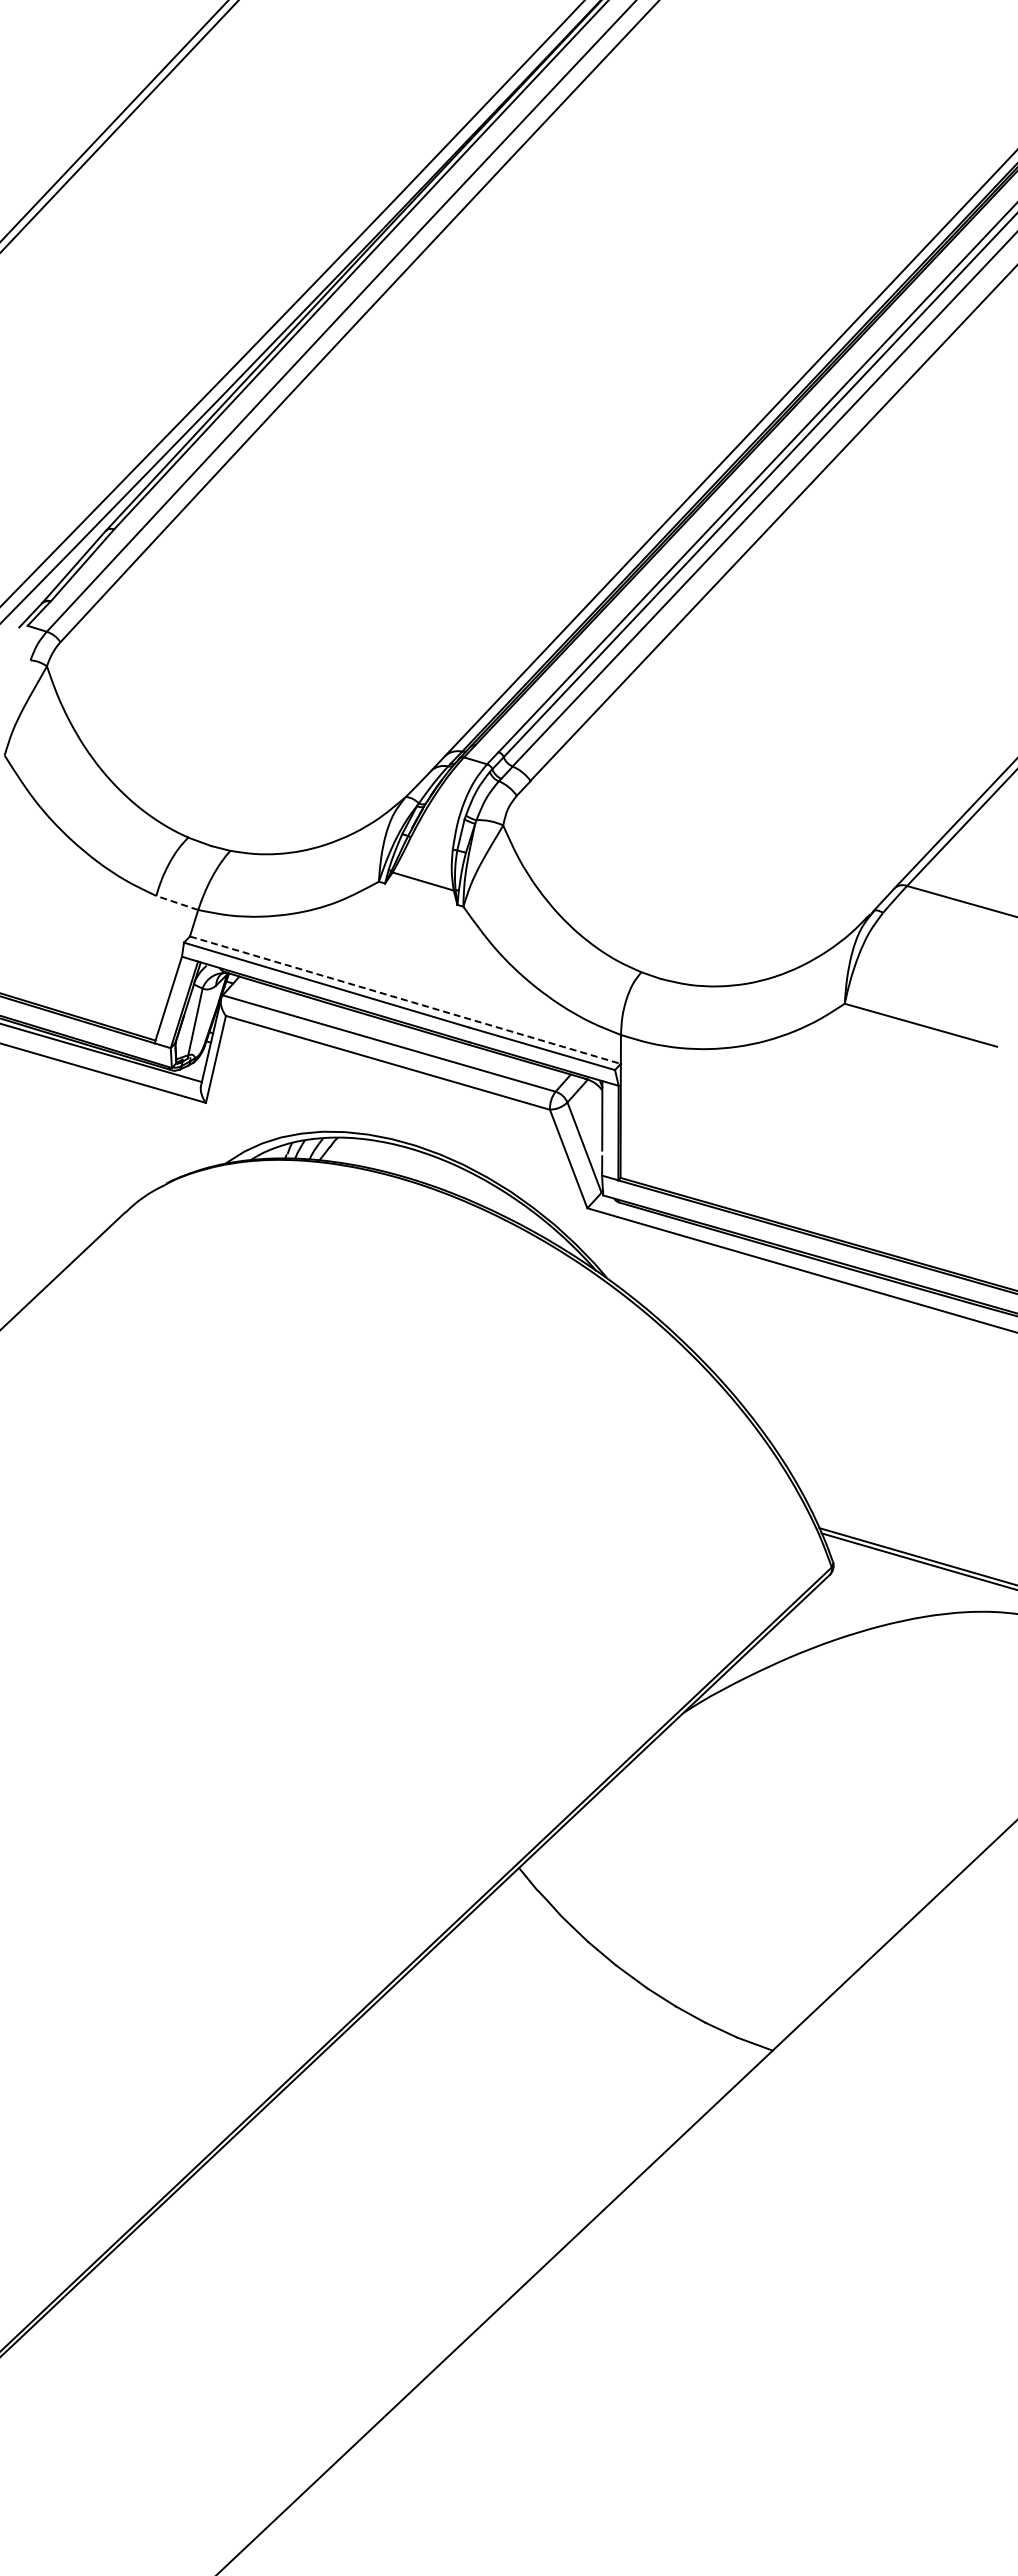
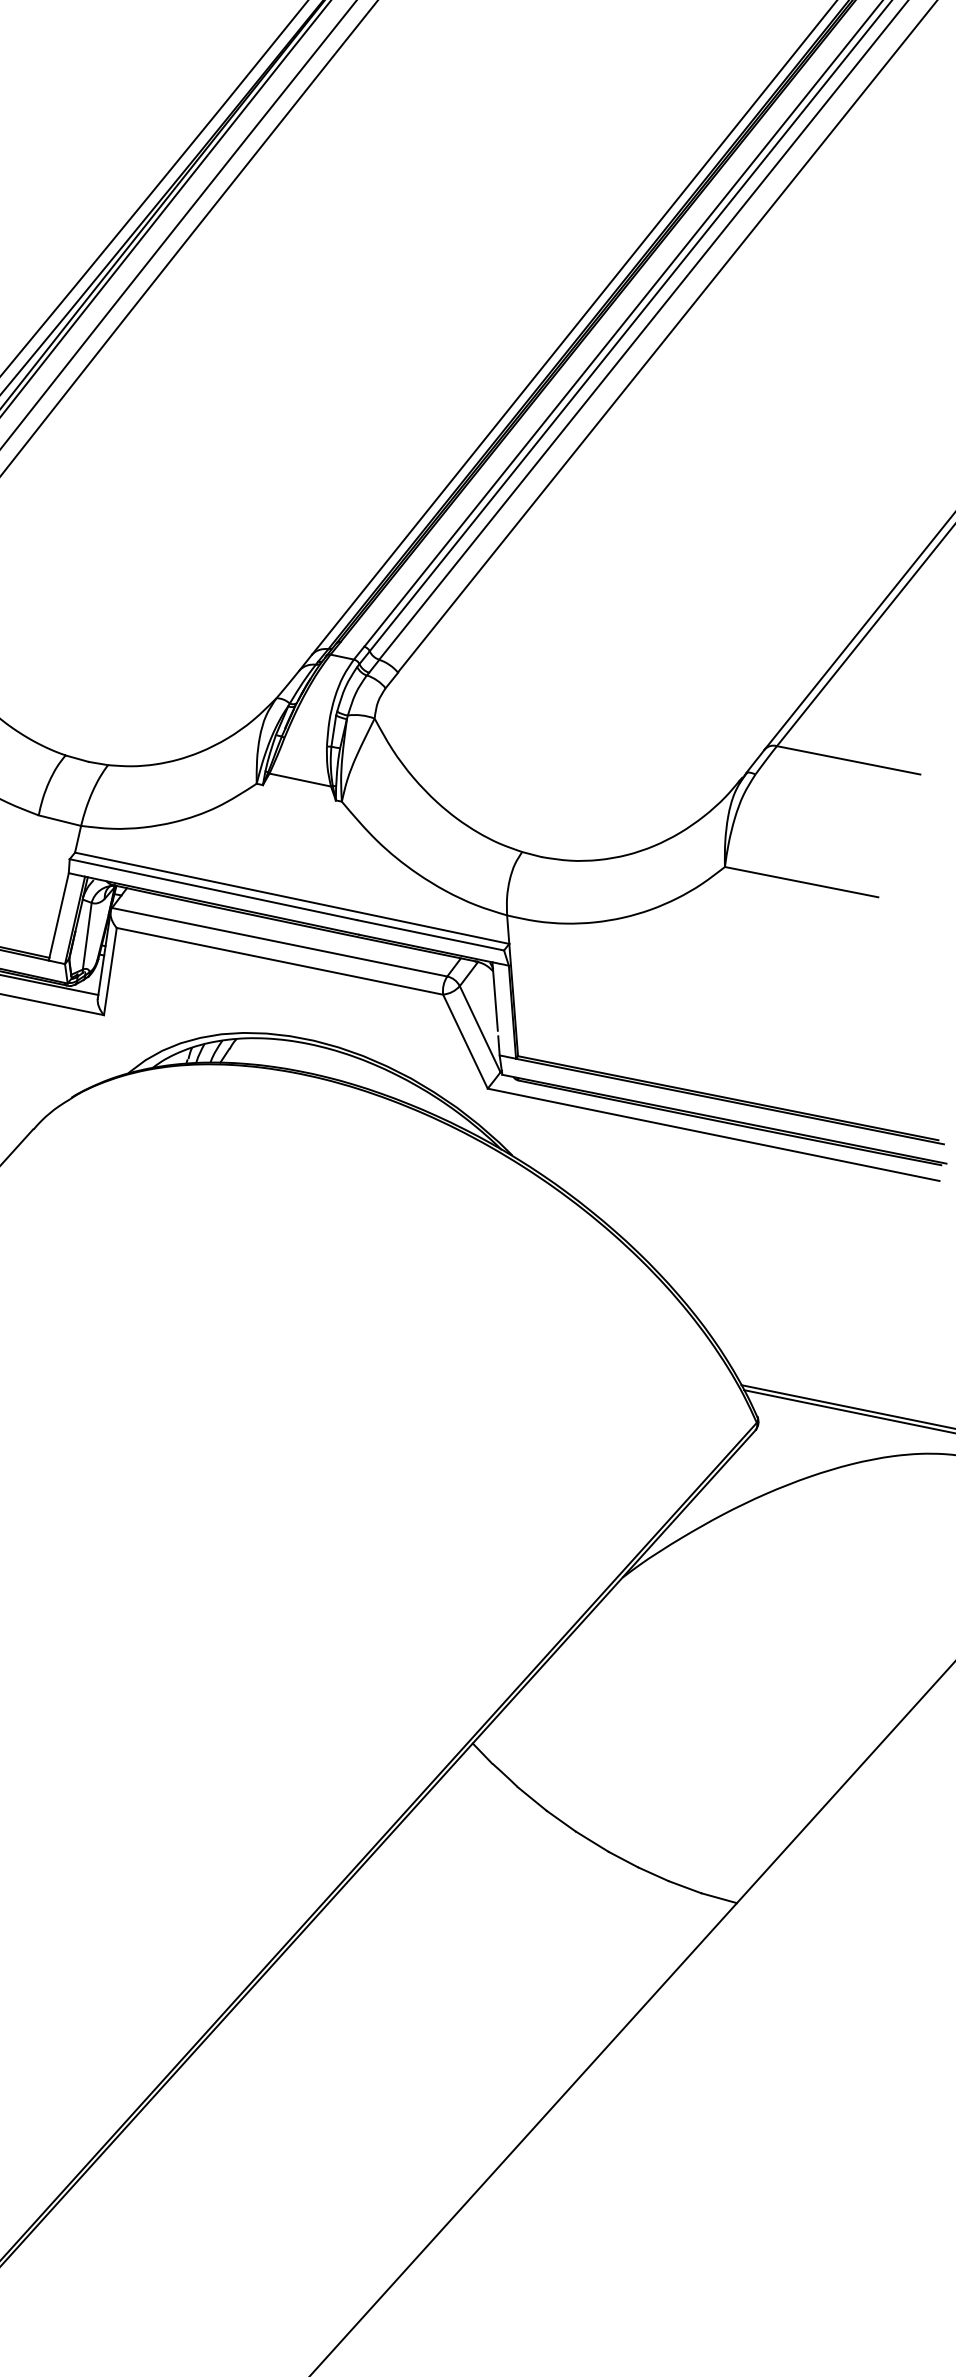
line: (176, 902) -> (59, 820), dashed -> solid
line: (405, 1000) -> (292, 898), dashed -> solid

